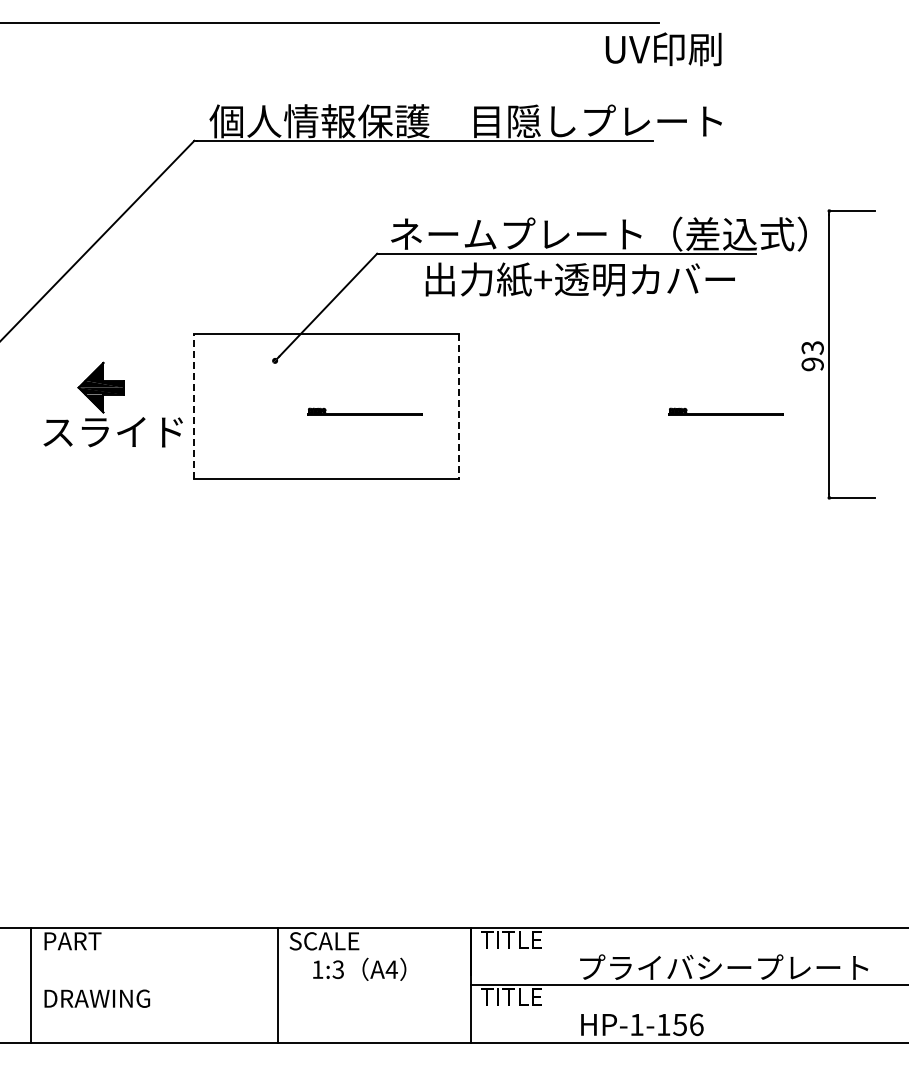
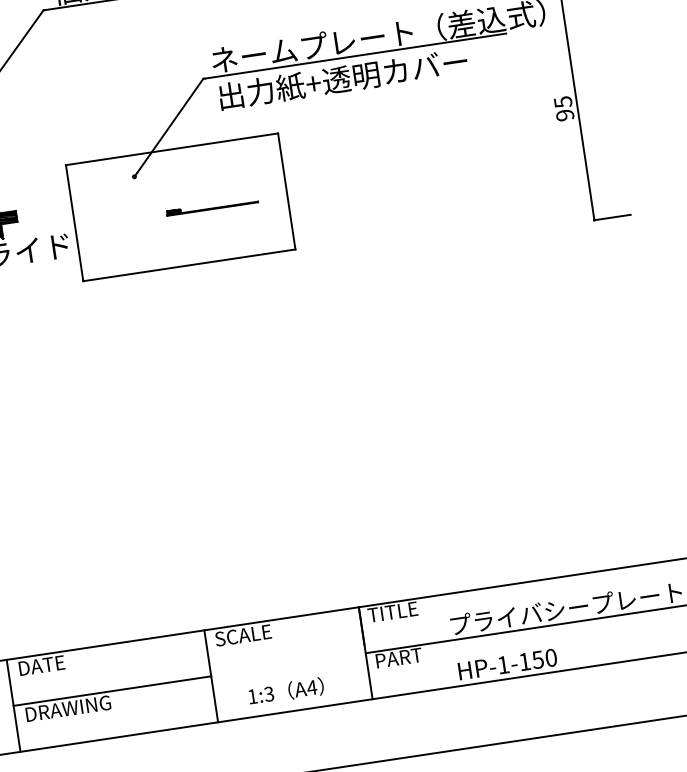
text: (579, 279) -> (342, 79), moved
text: (812, 347) -> (562, 101), 93 -> 95
line: (193, 406) -> (74, 223), dashed -> solid
line: (458, 407) -> (286, 192), dashed -> solid
part: (725, 411) -> (500, 163), removed
text: (73, 941) -> (42, 665), PART -> DATE
text: (359, 968) -> (285, 690), moved
line: (153, 985) -> (111, 691), added
text: (511, 997) -> (399, 658), TITLE -> PART
text: (696, 1024) -> (551, 657), HP-1-156 -> HP-1-150

